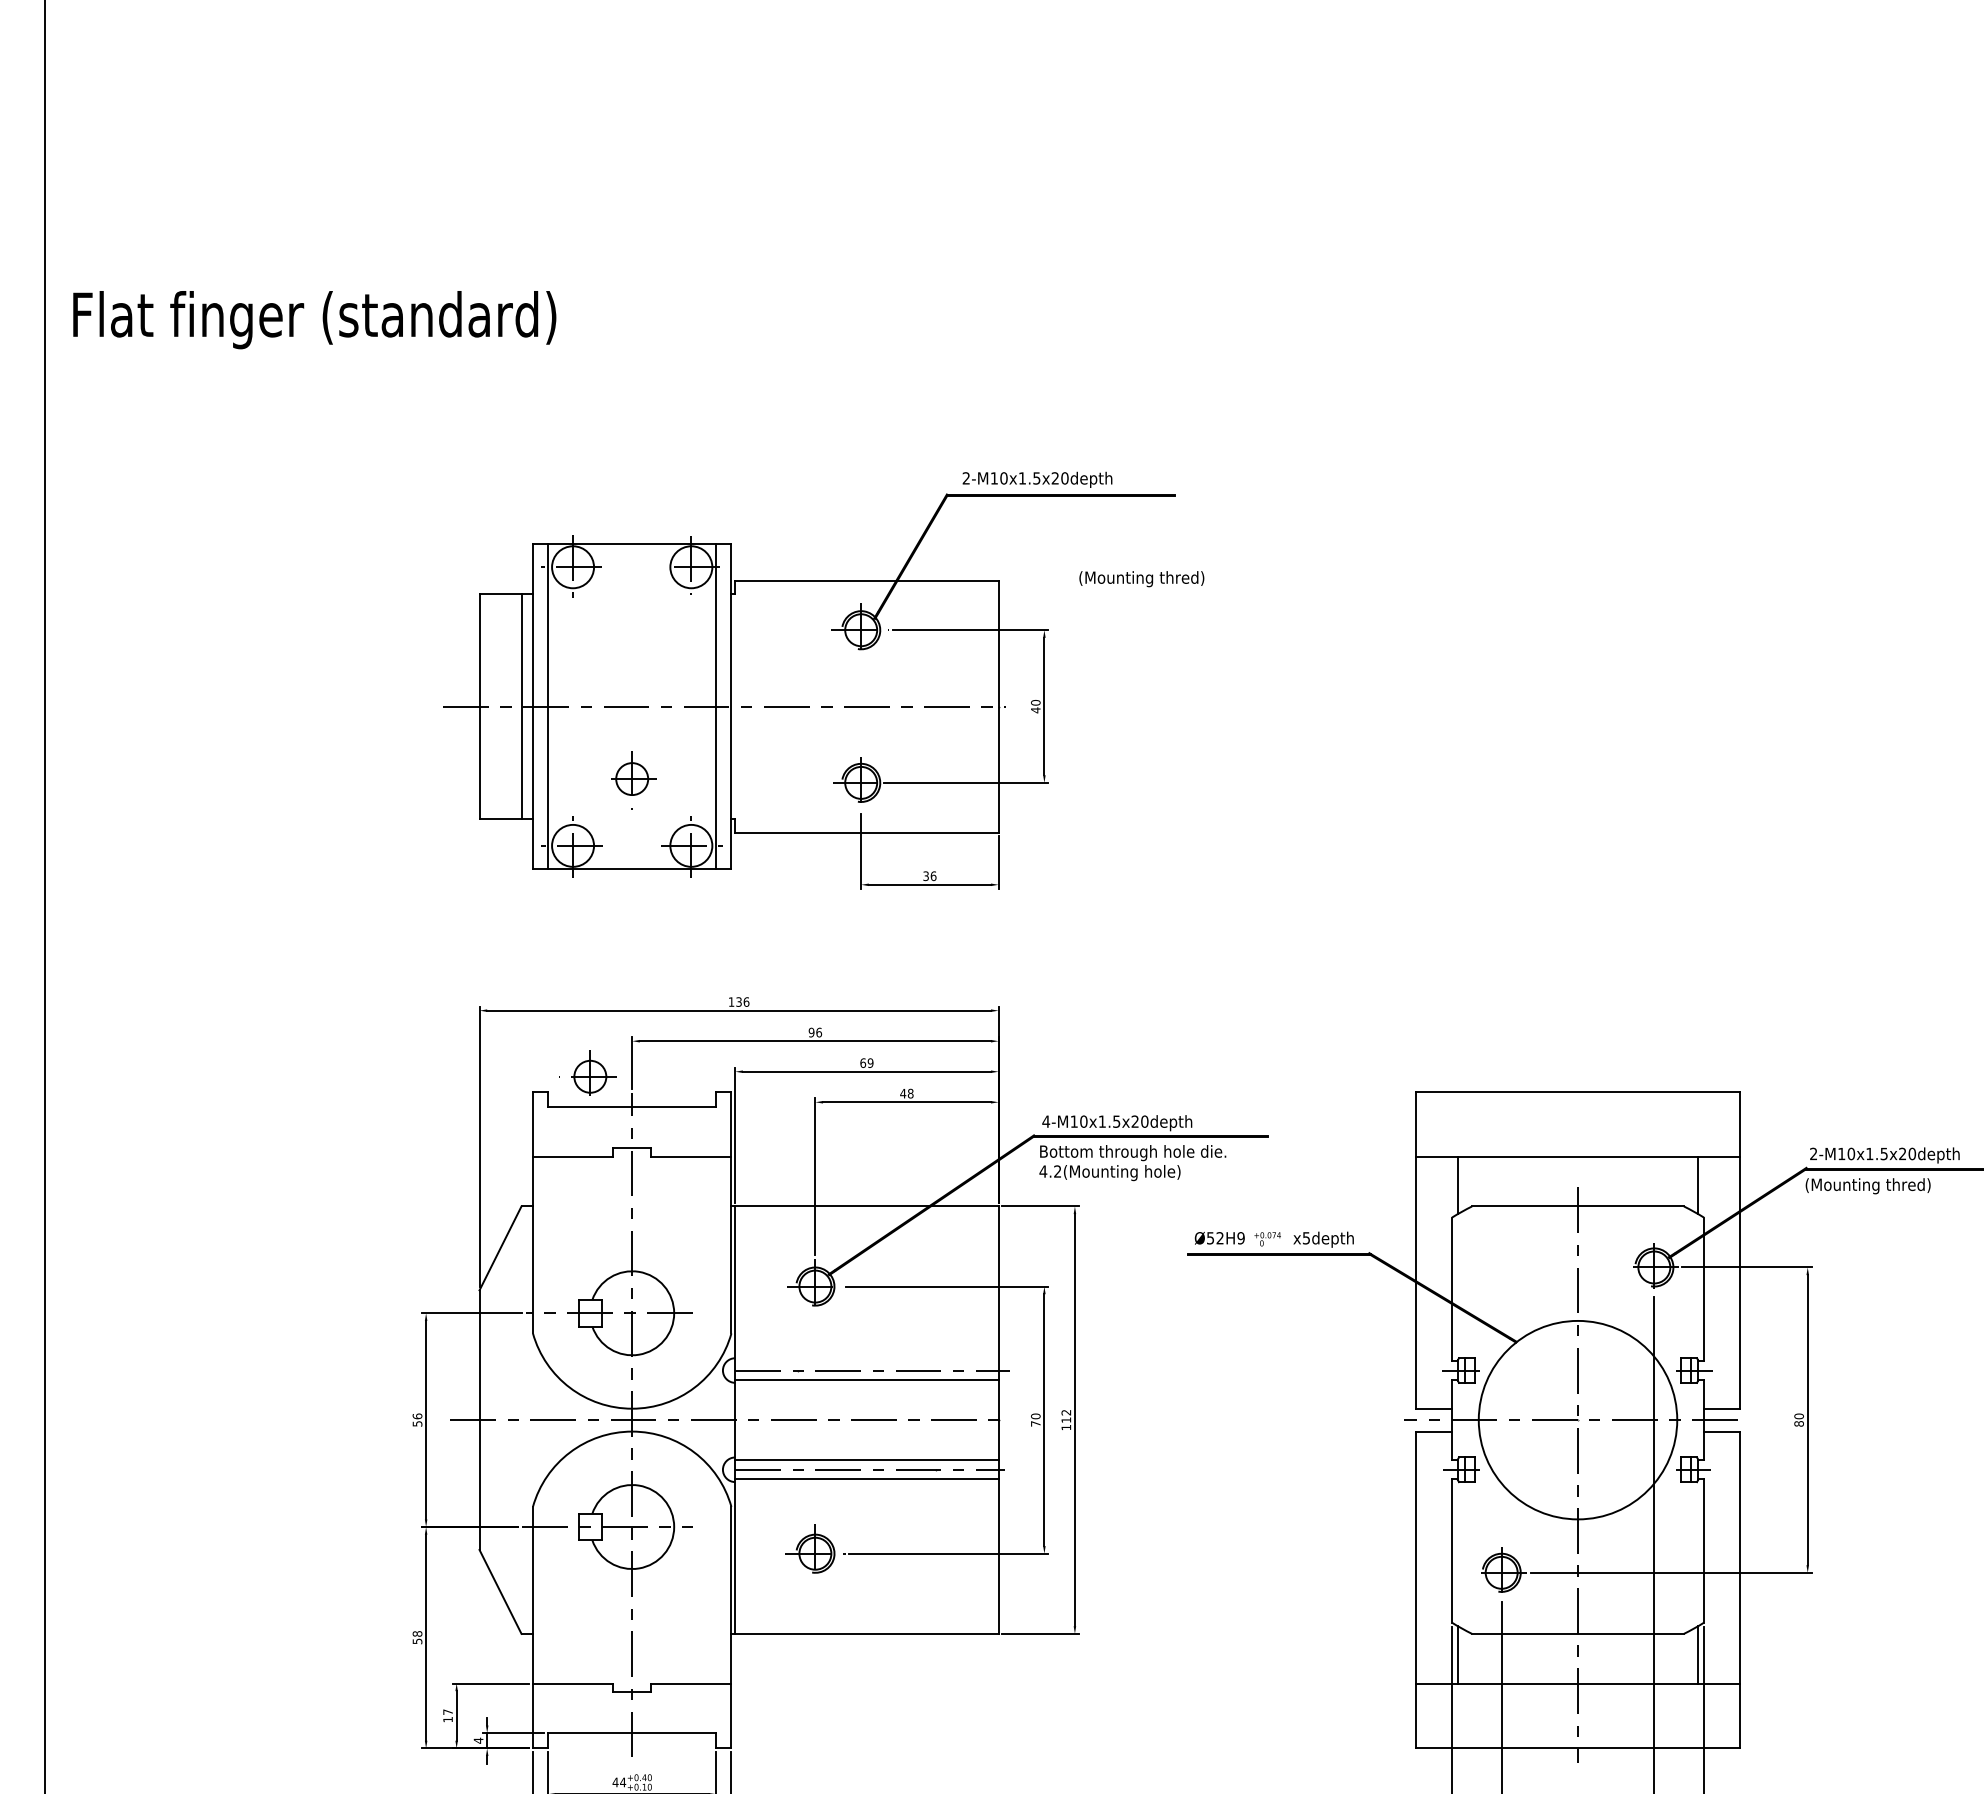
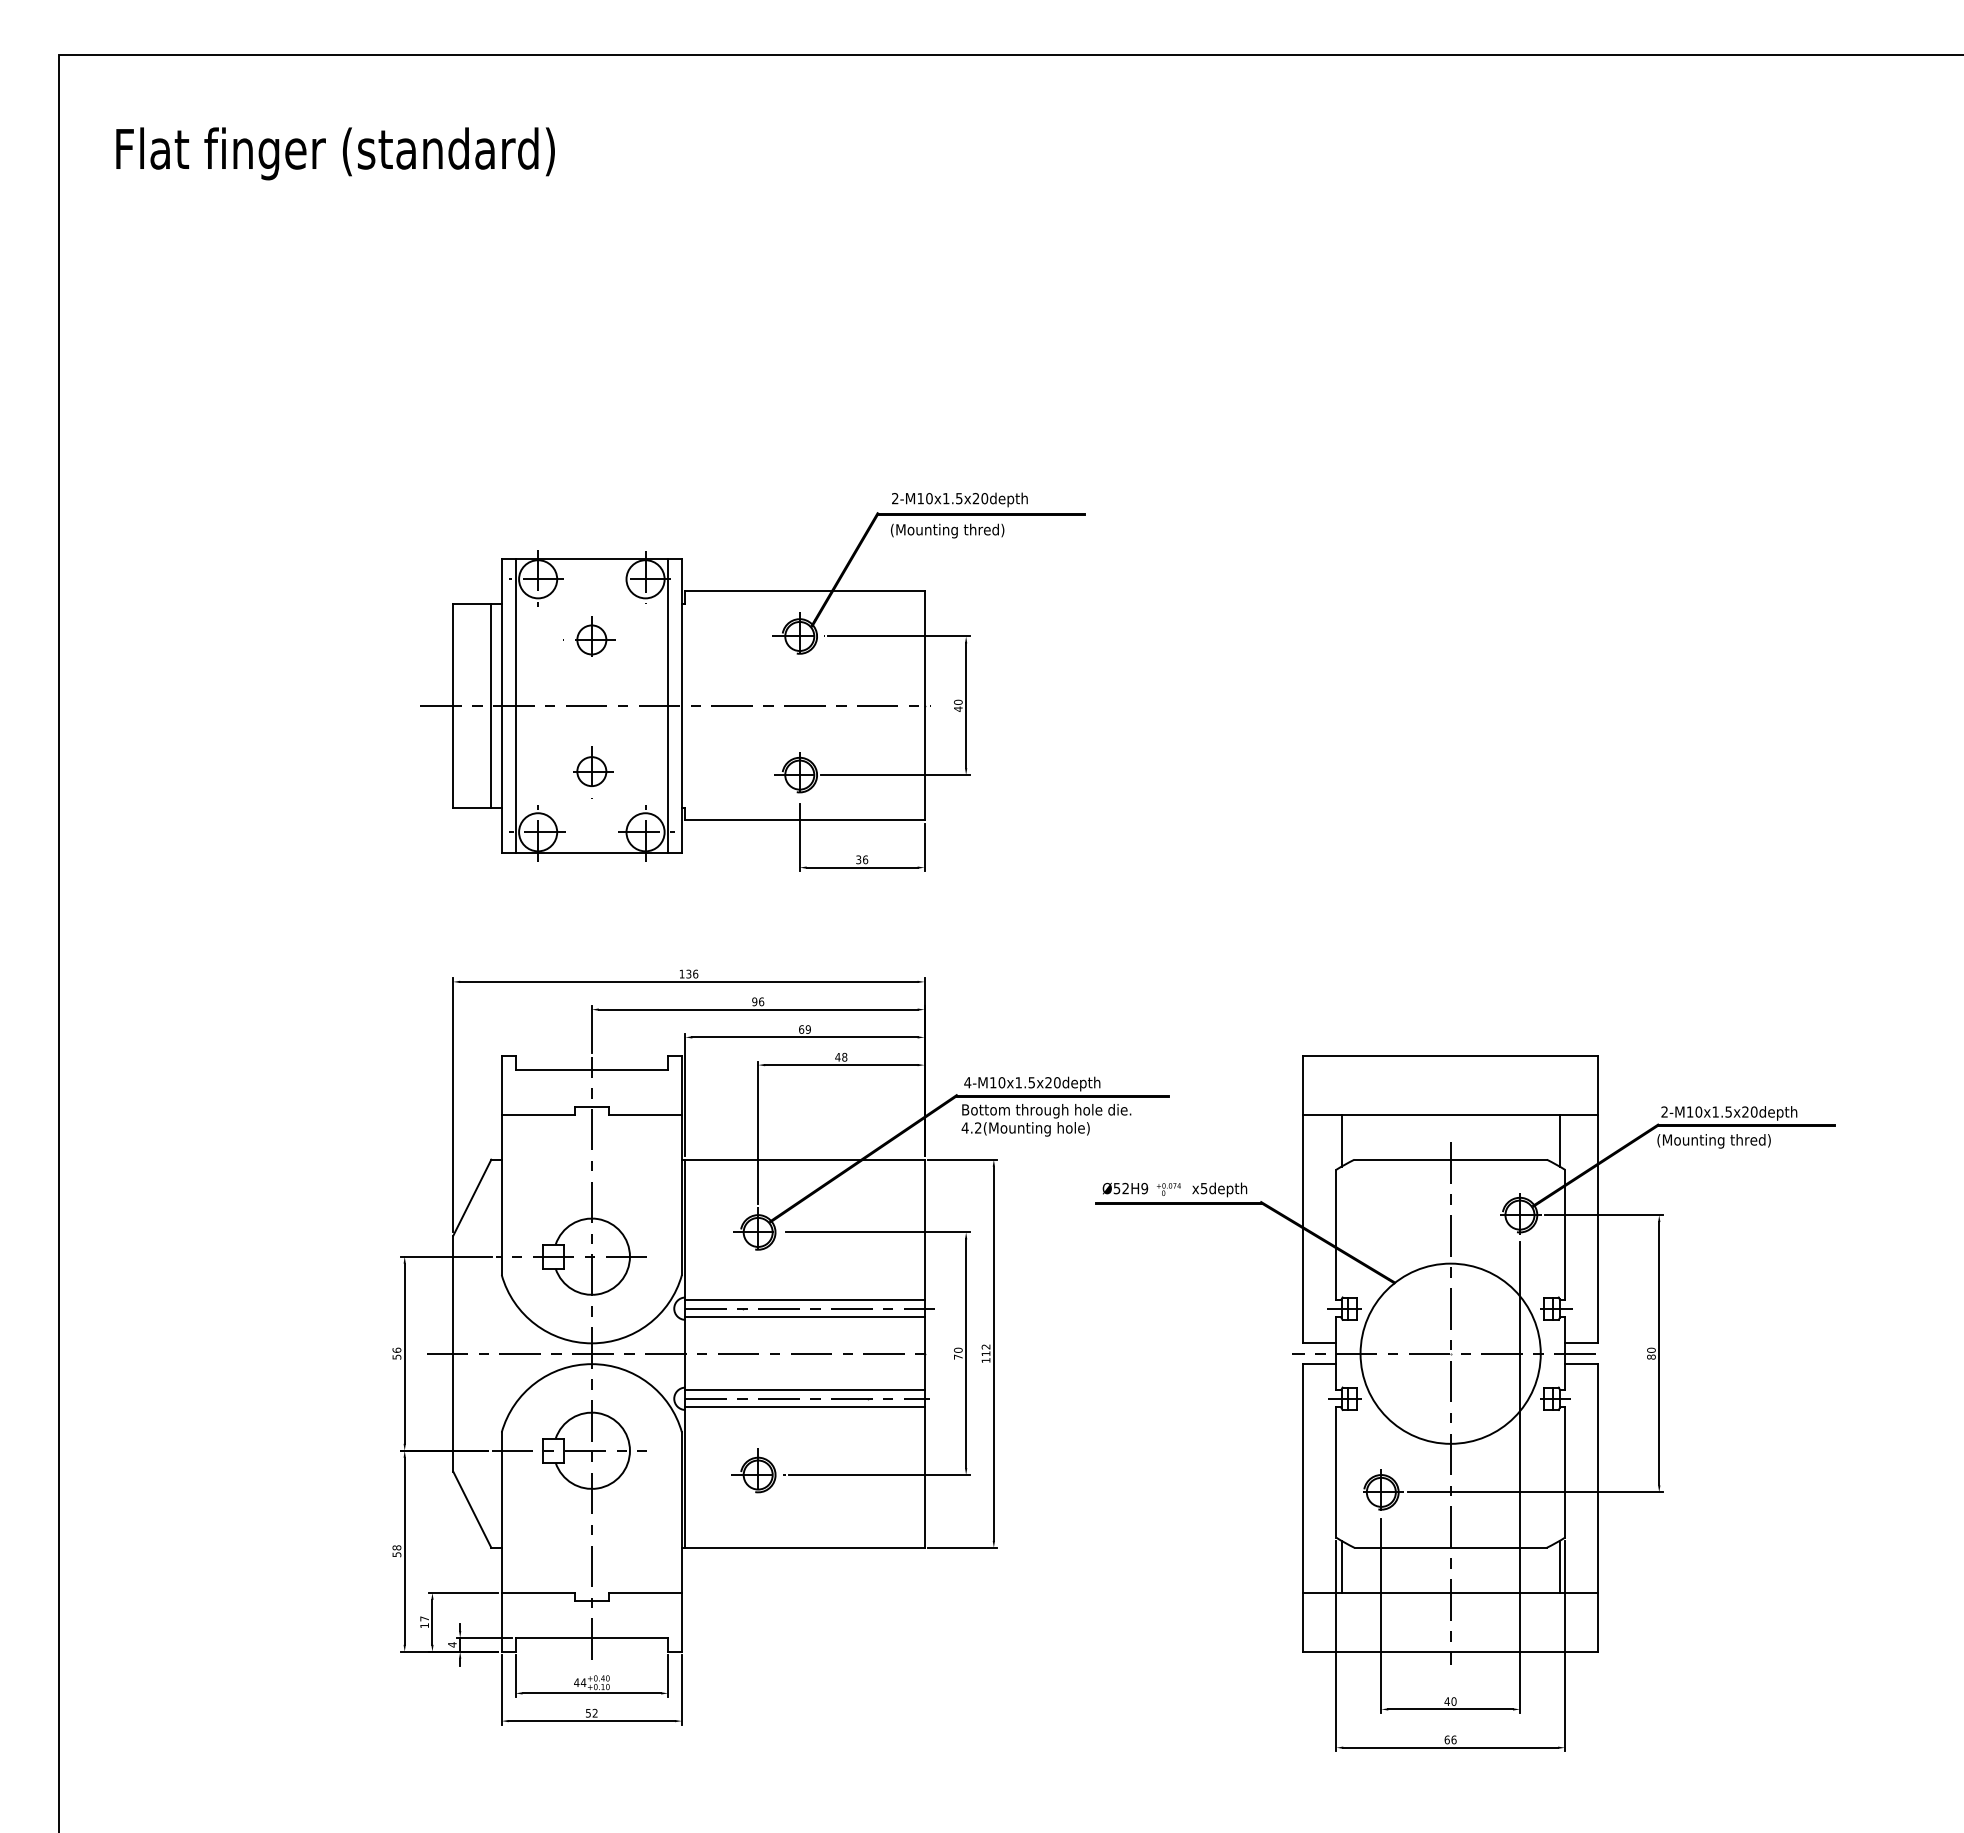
text: (314, 319) -> (335, 153), moved
text: (1141, 578) -> (947, 530), moved
part: (587, 1072) -> (589, 636), moved
line: (866, 1361) -> (804, 1300), added

